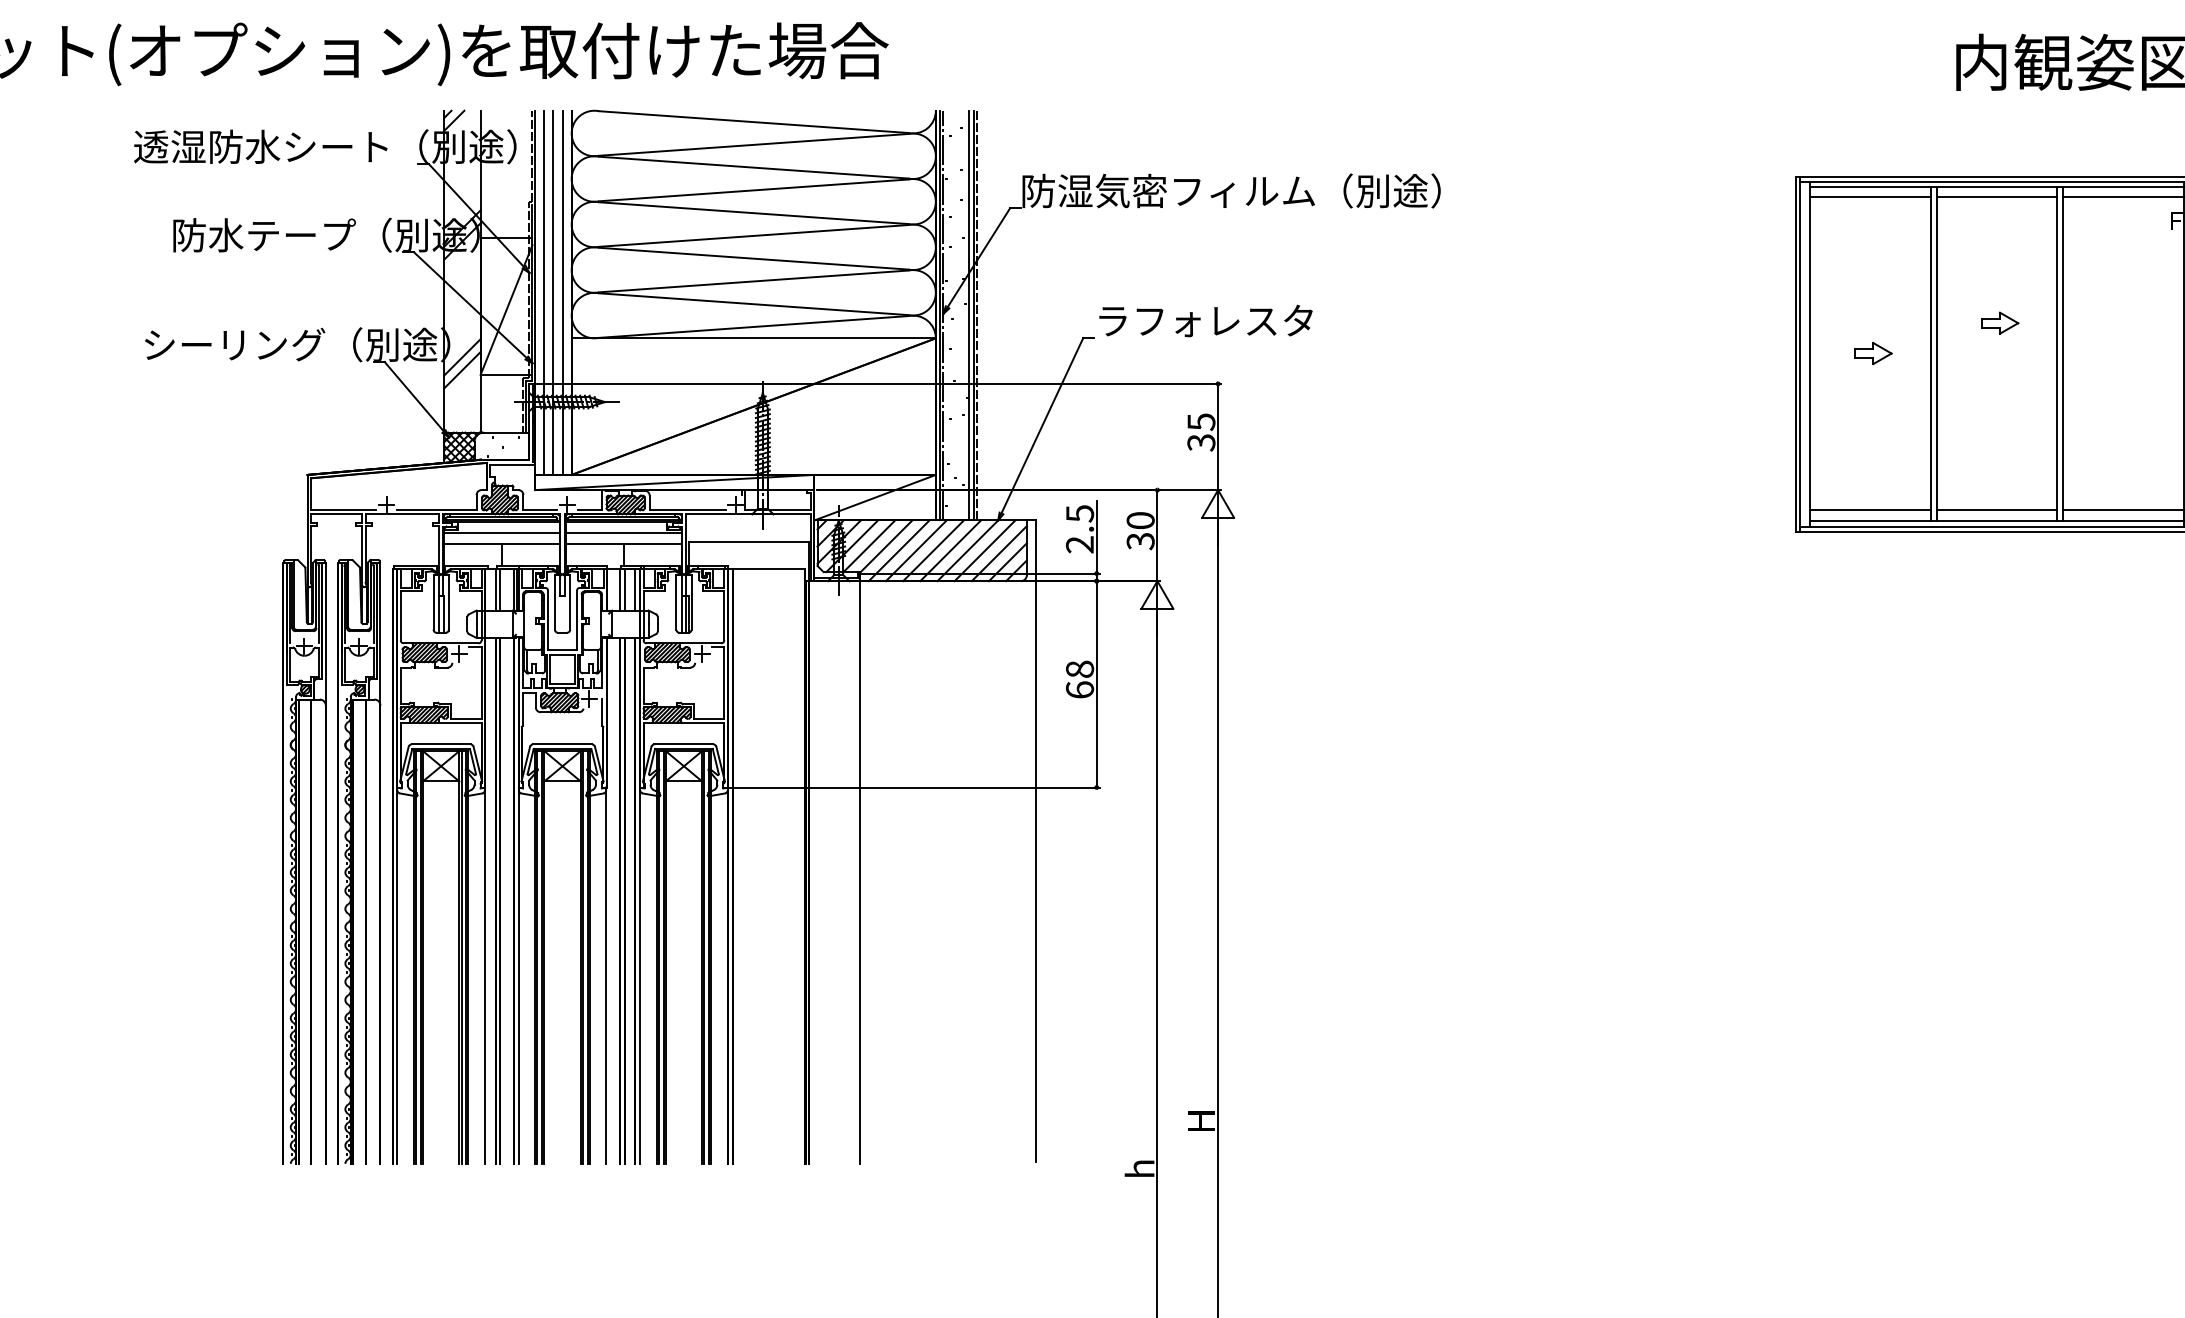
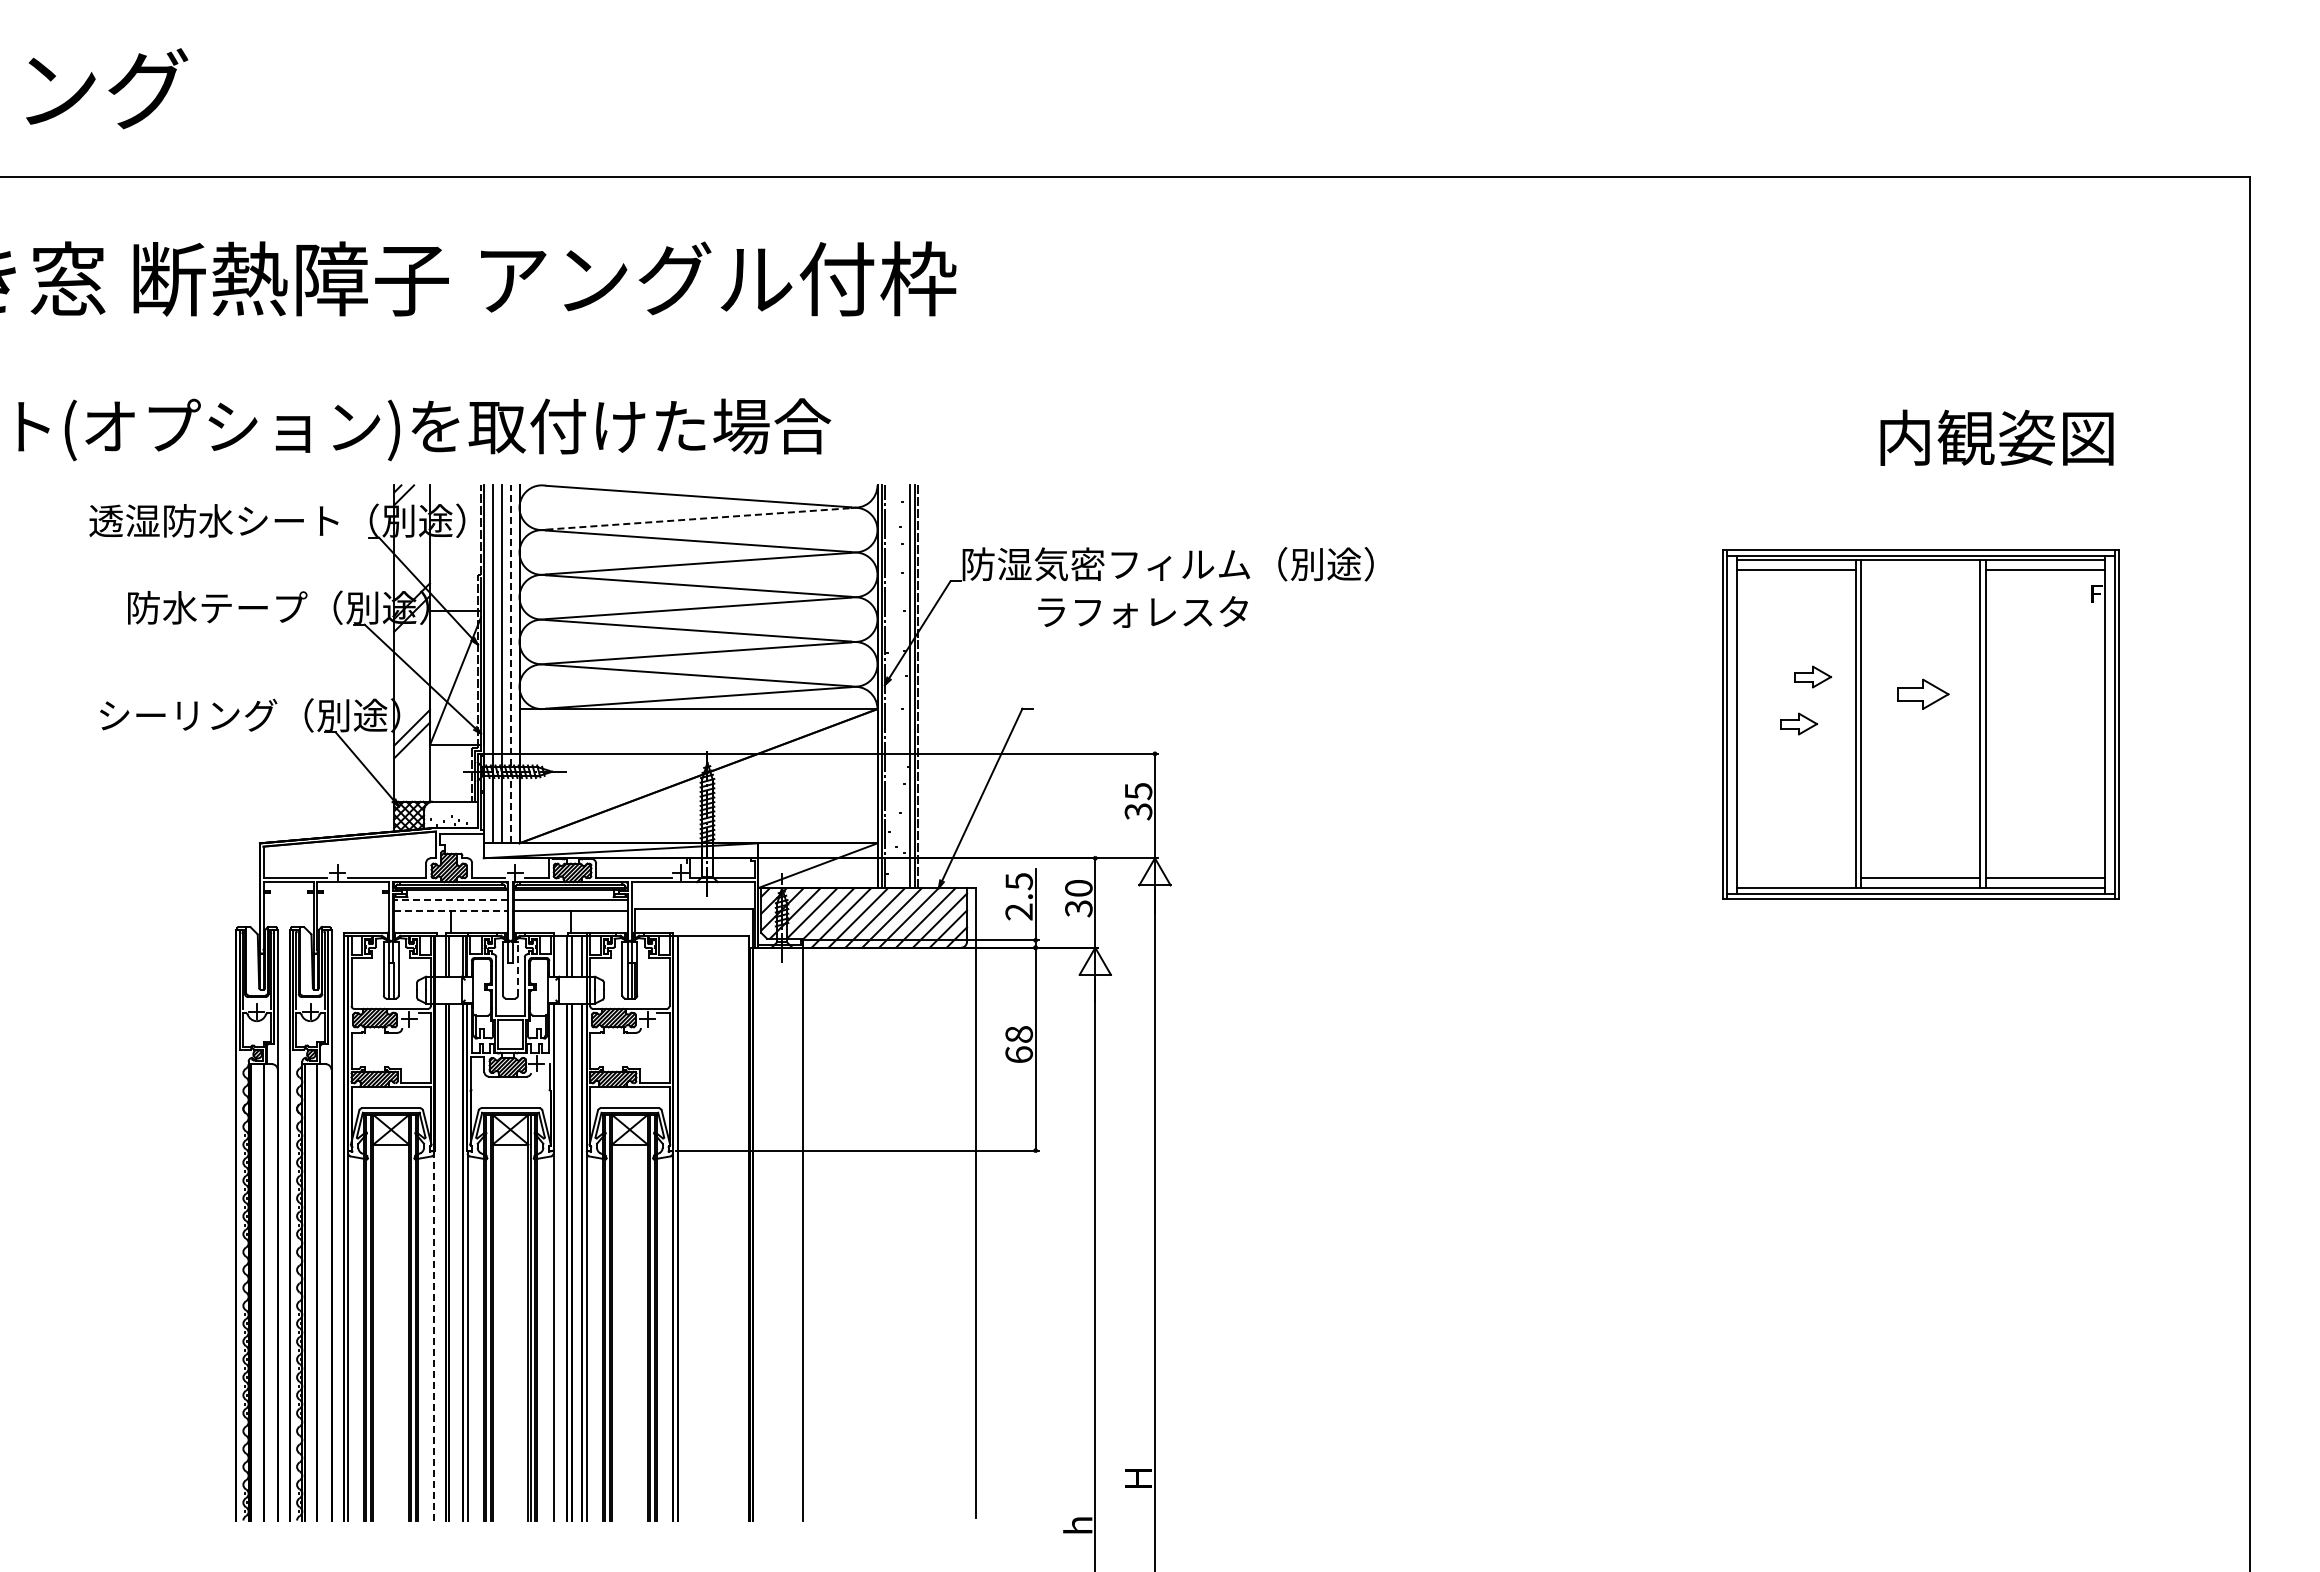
line: (754, 144) -> (699, 518), solid -> dashed
line: (1996, 197) -> (1920, 570), removed
line: (562, 291) -> (510, 663), solid -> dashed
part: (1887, 305) -> (1812, 676), added
text: (1205, 320) -> (1142, 611), moved
part: (1999, 322) -> (1923, 693), size x1.4
line: (1869, 509) -> (1795, 877), removed
line: (501, 533) -> (450, 900), solid -> dashed
line: (501, 544) -> (450, 911), solid -> dashed
line: (570, 602) -> (518, 968), solid -> dashed
line: (485, 975) -> (434, 1335), solid -> dashed

